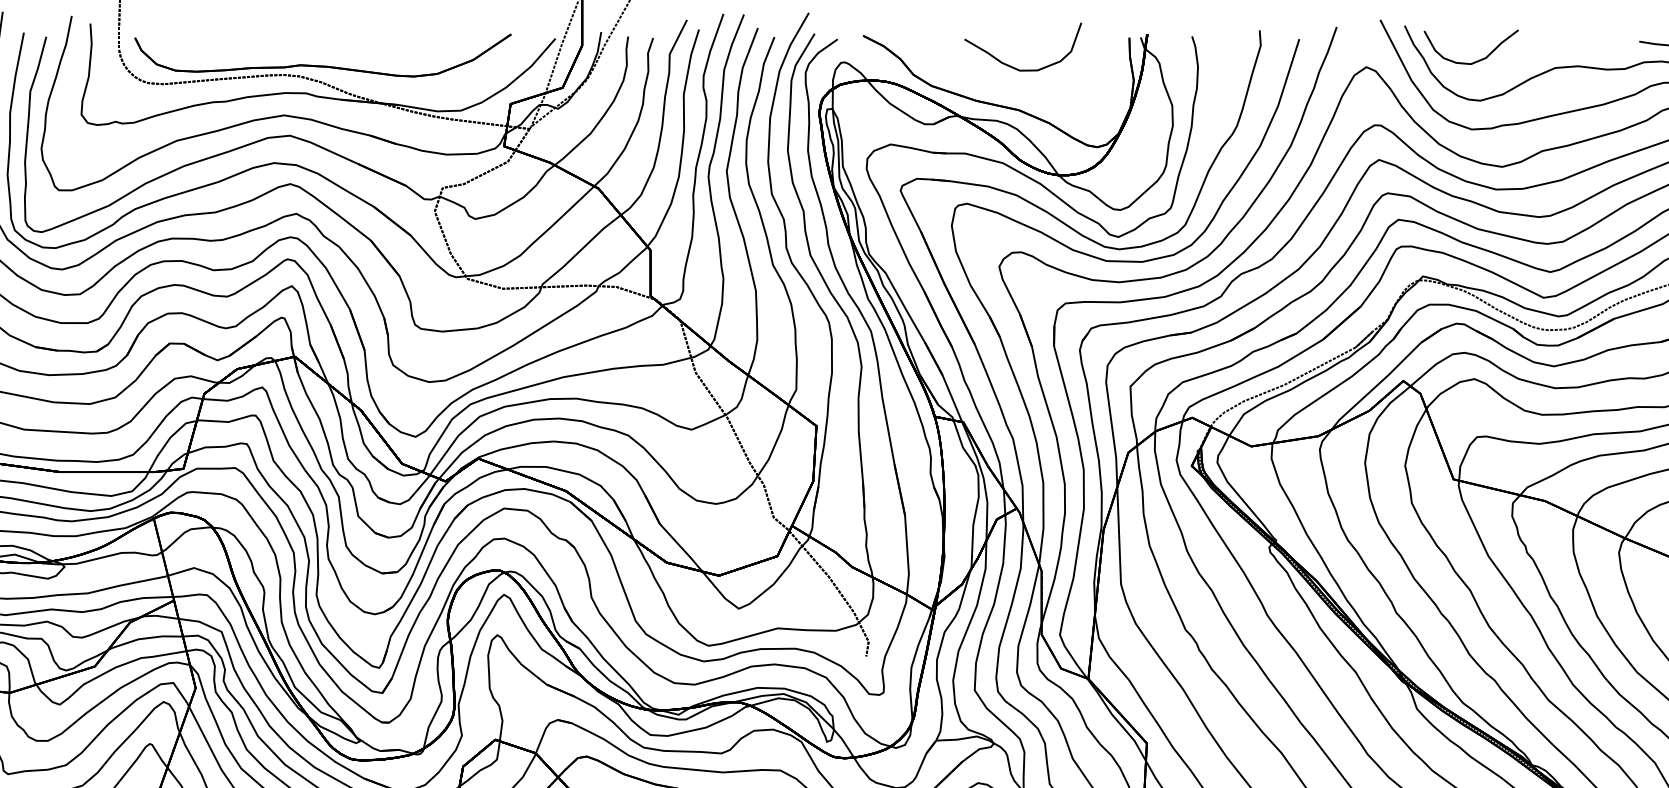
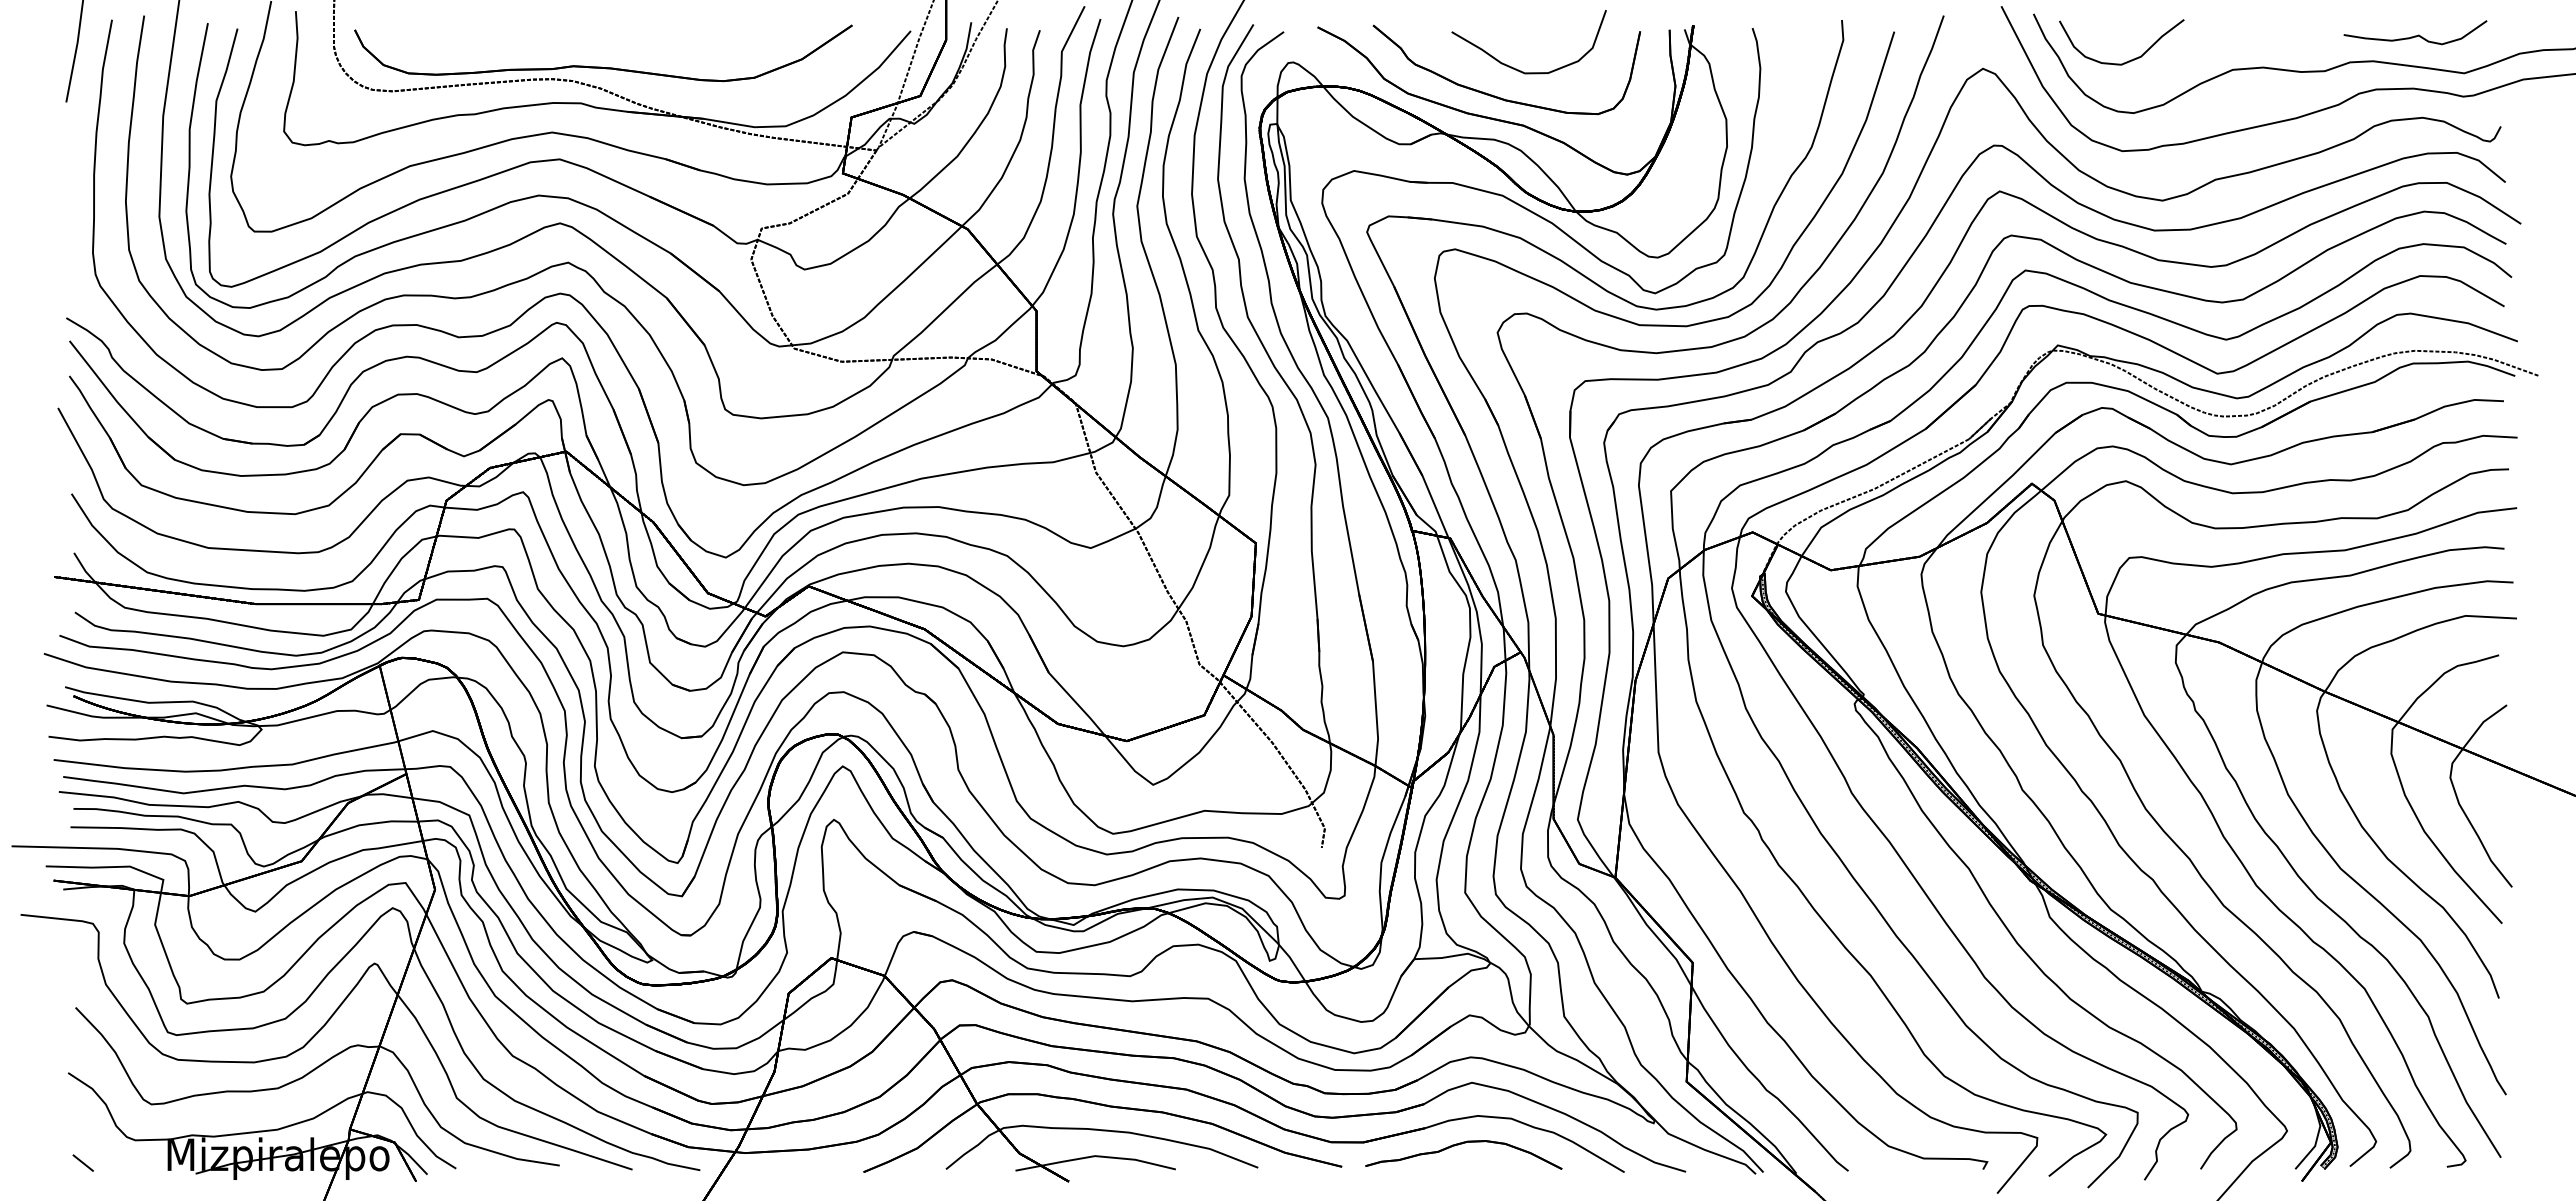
part: (999, 88) -> (1498, 96), added

